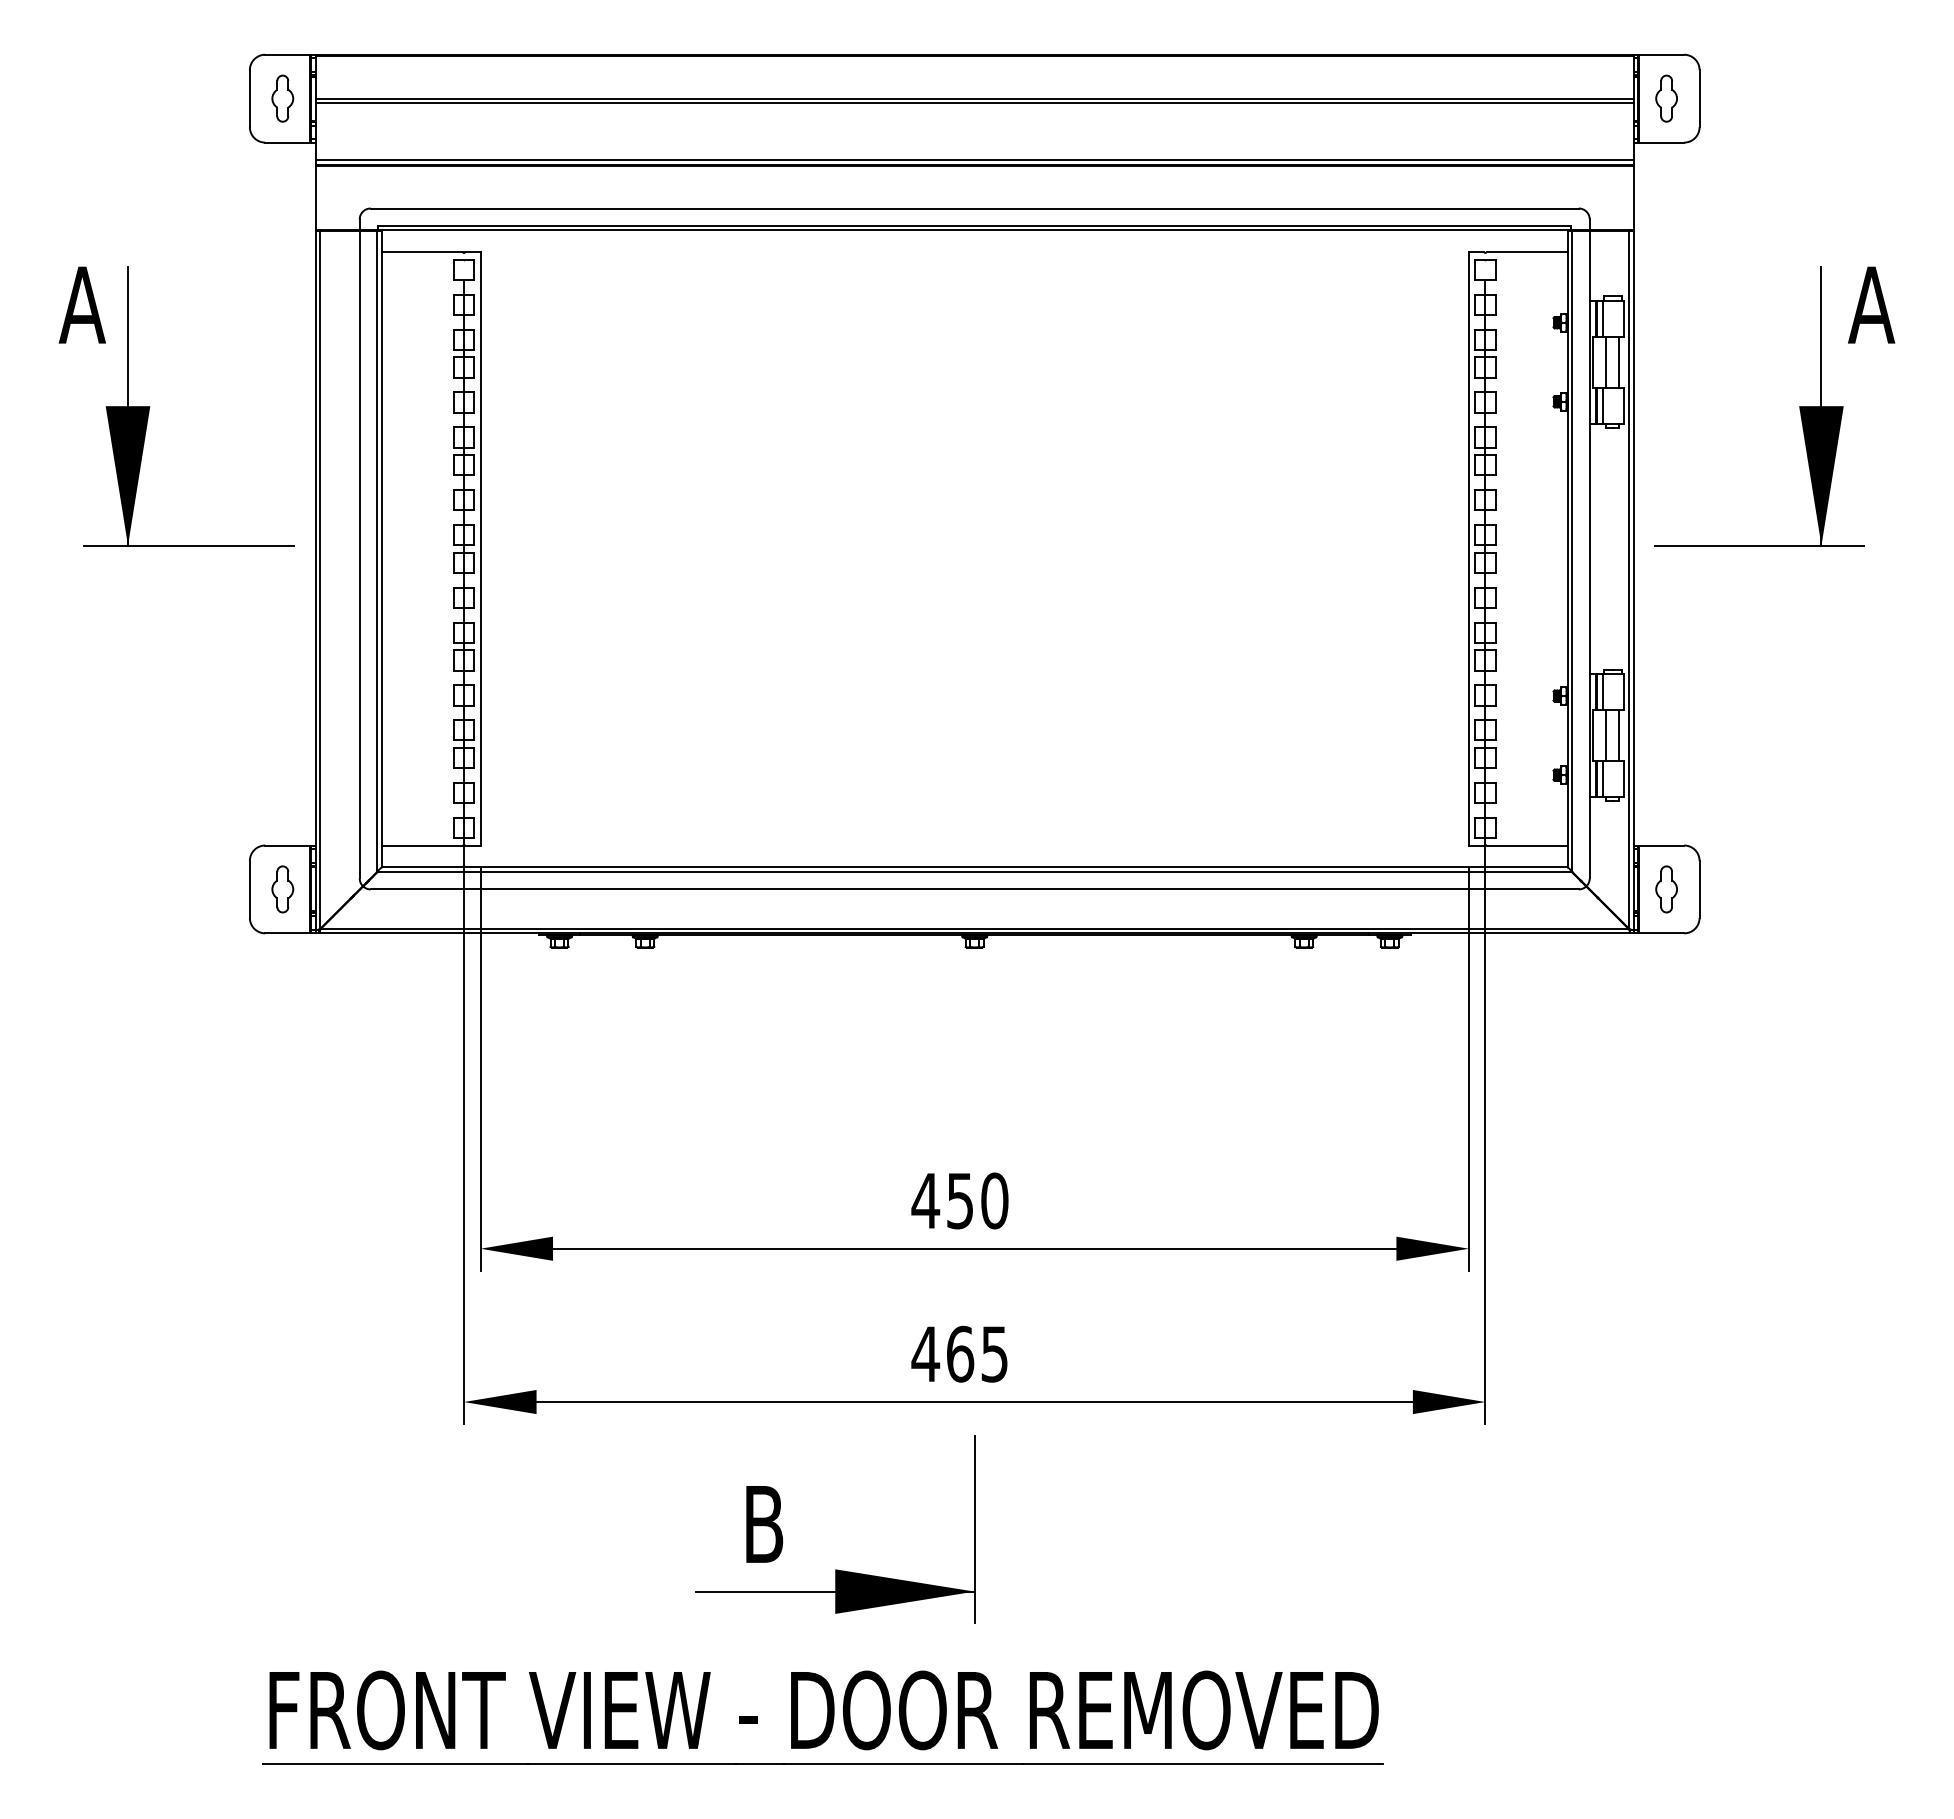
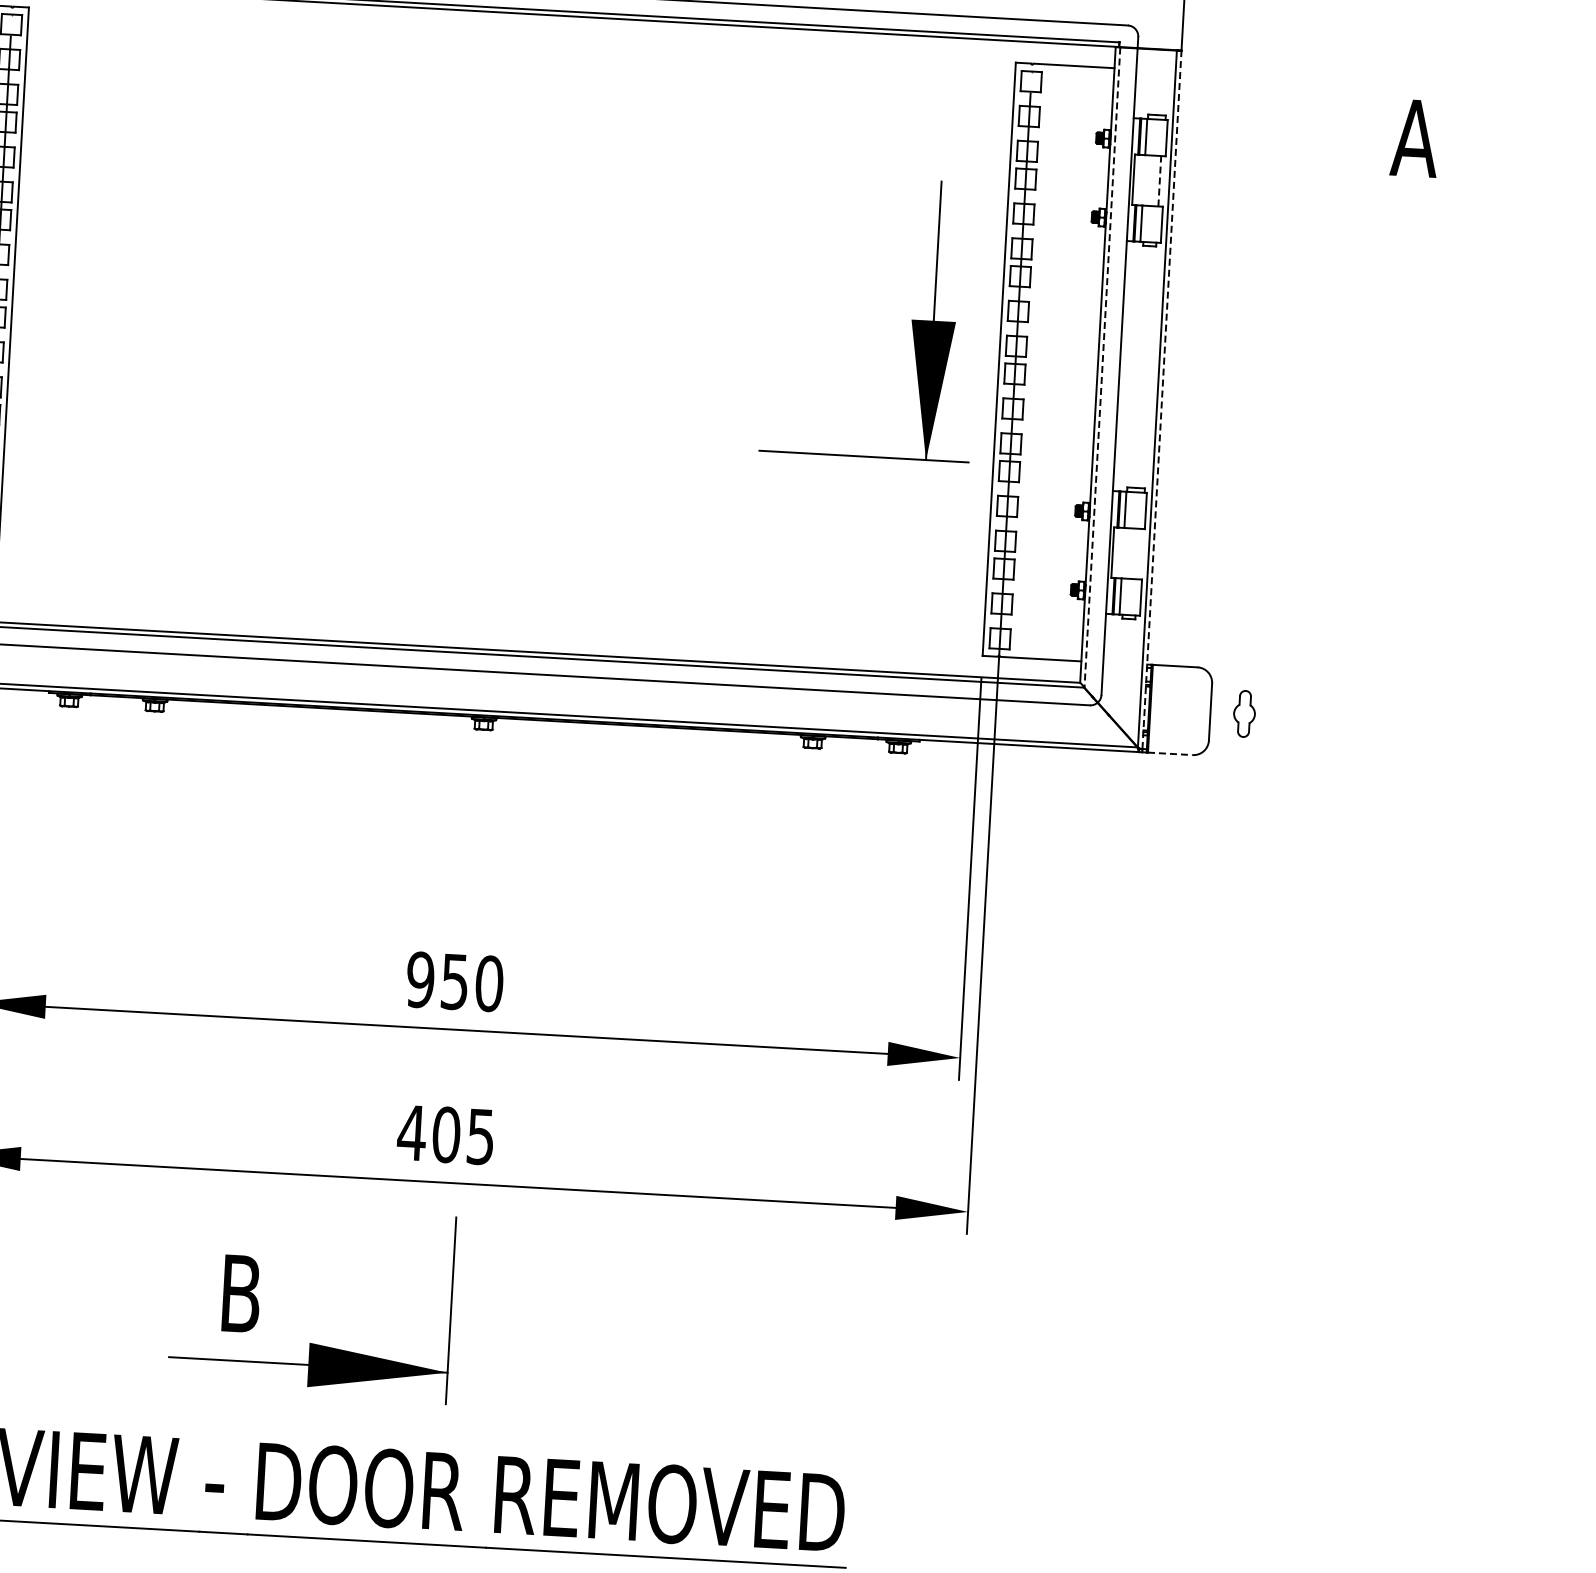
line: (1619, 361) -> (1160, 180), solid -> dashed
line: (1606, 362) -> (1147, 180), removed
part: (1799, 406) -> (911, 319), moved
line: (1572, 551) -> (1102, 367), solid -> dashed
line: (1633, 580) -> (1161, 399), solid -> dashed
line: (1606, 735) -> (1126, 553), removed
line: (1619, 735) -> (1139, 553), removed
part: (1666, 889) -> (1244, 714), moved
line: (1662, 933) -> (1171, 754), solid -> dashed
text: (925, 1200) -> (420, 979), 450 -> 950
text: (960, 1353) -> (446, 1134), 465 -> 405

